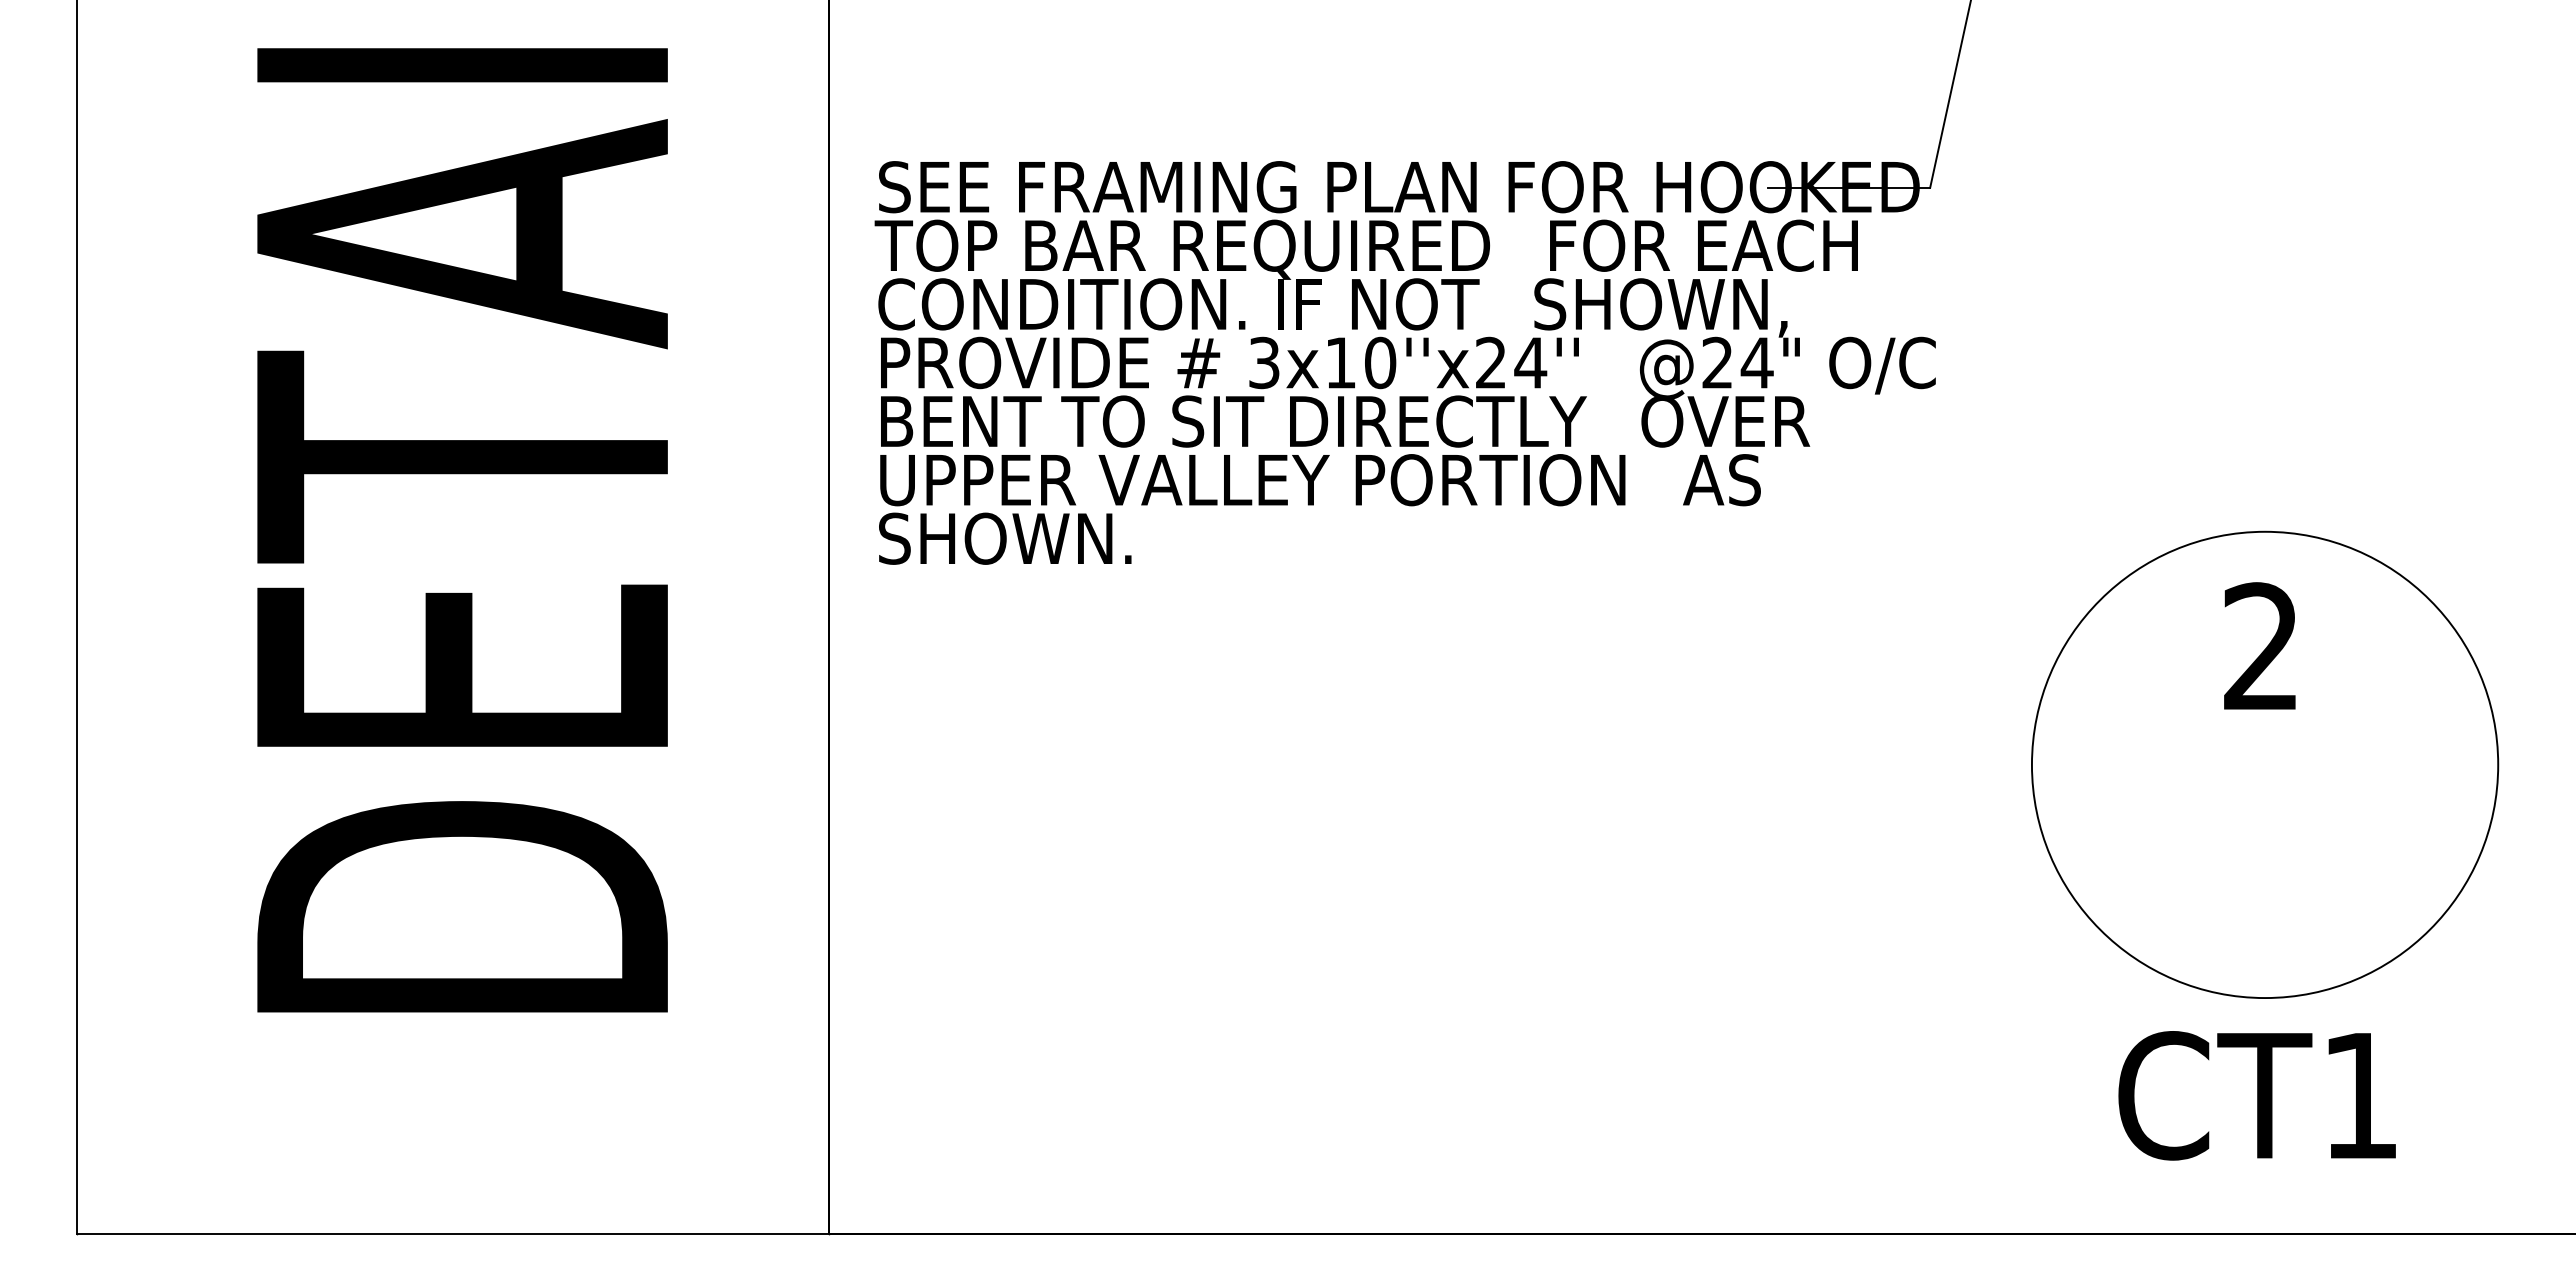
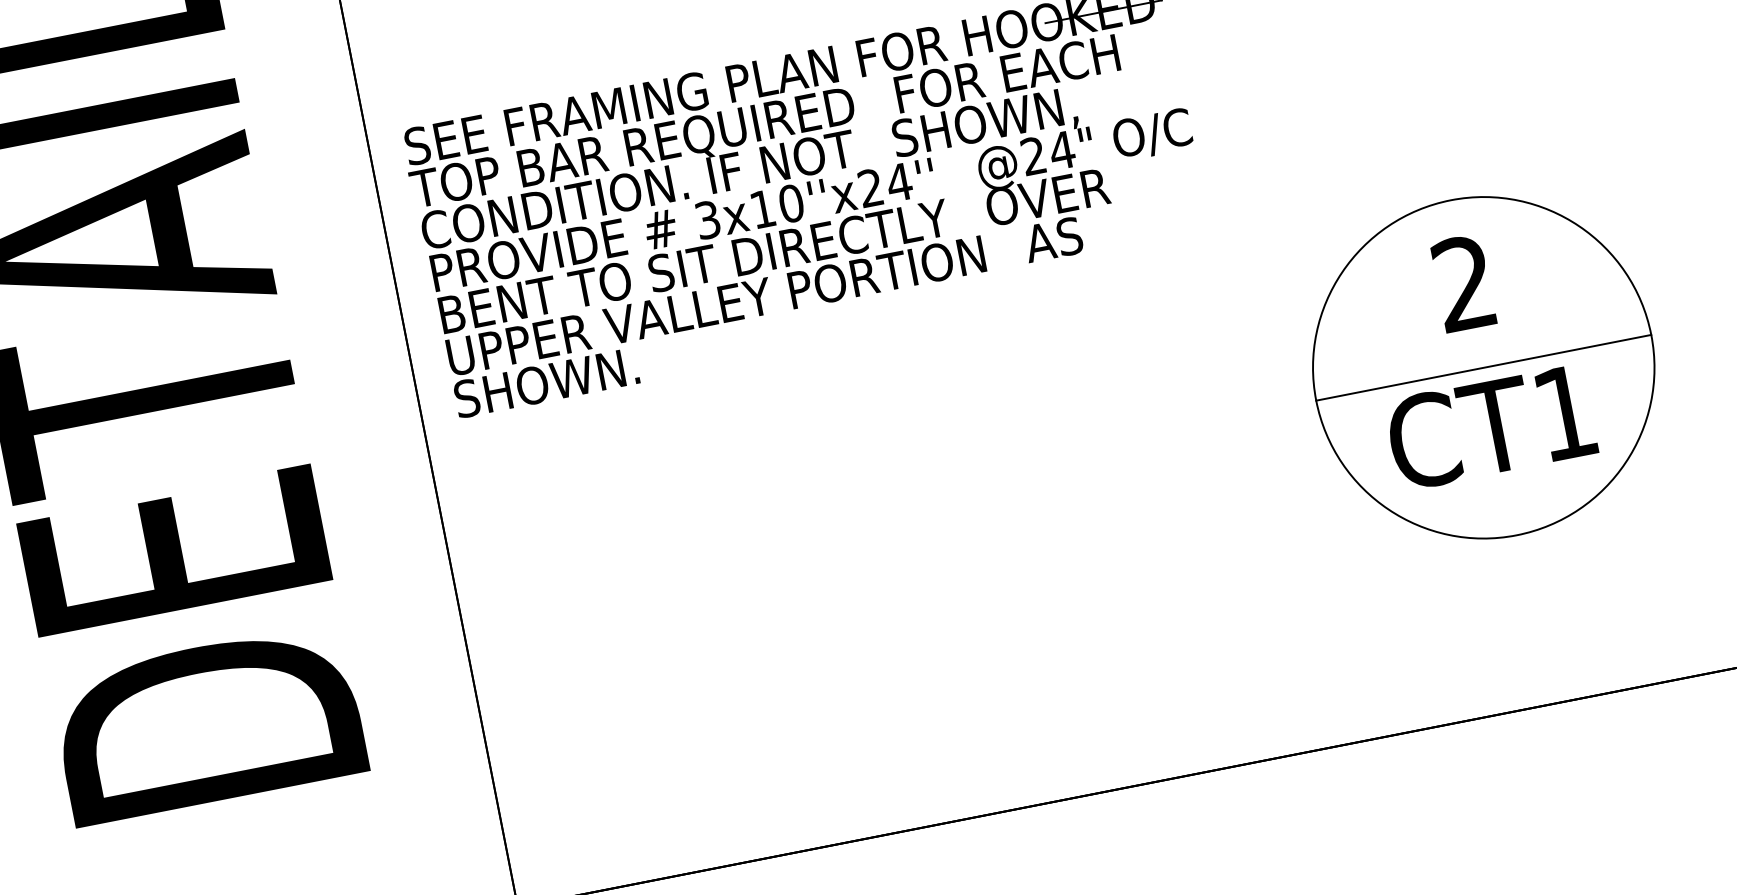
line: (2264, 764) -> (1483, 367), added
text: (2256, 1095) -> (1490, 427), moved

